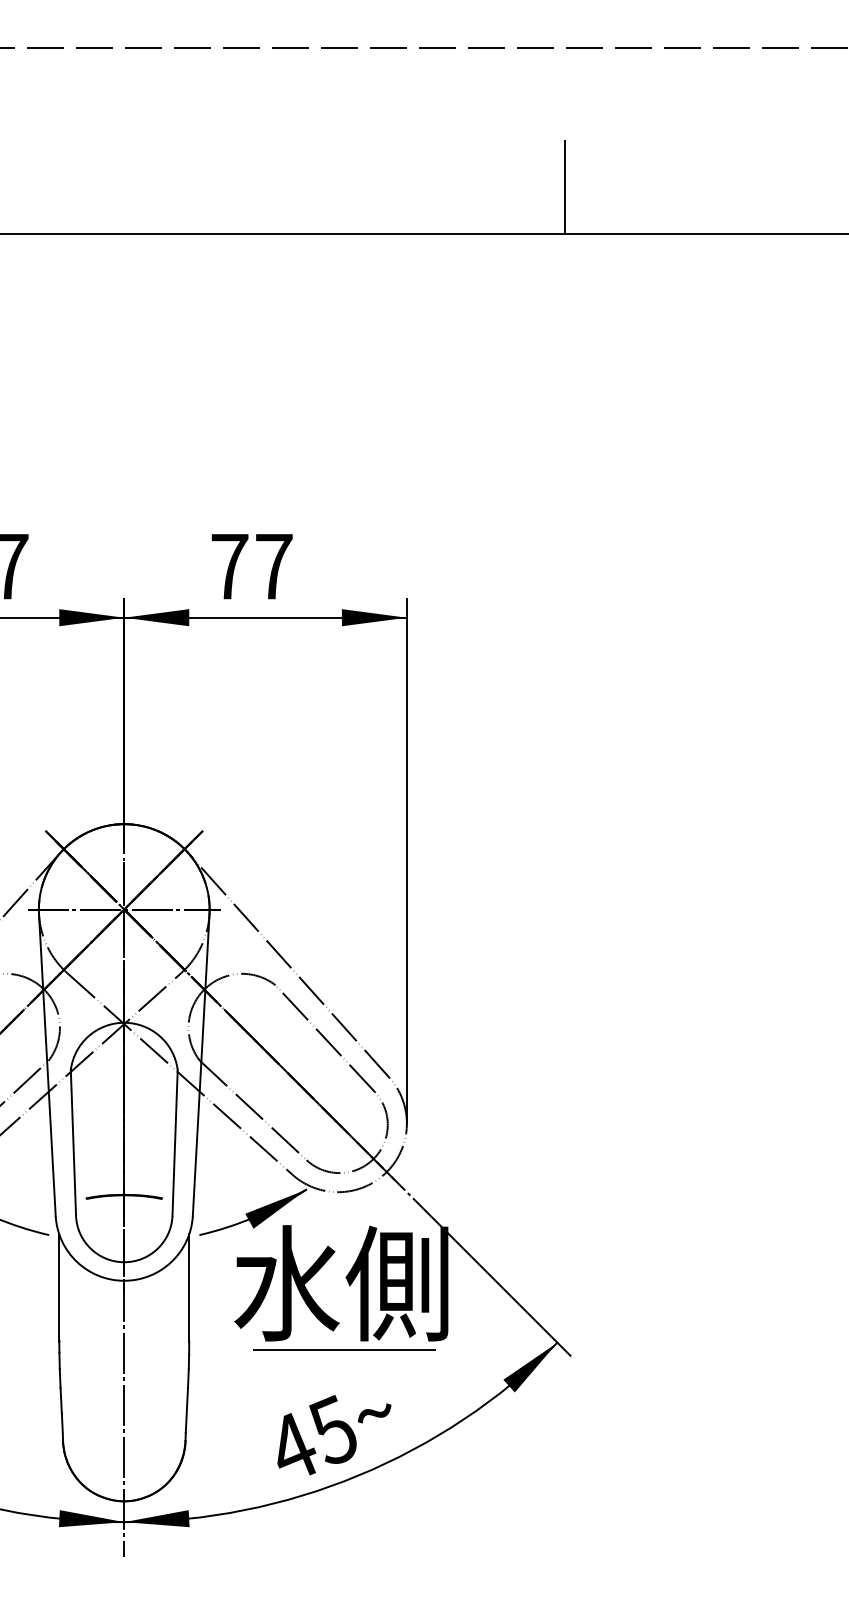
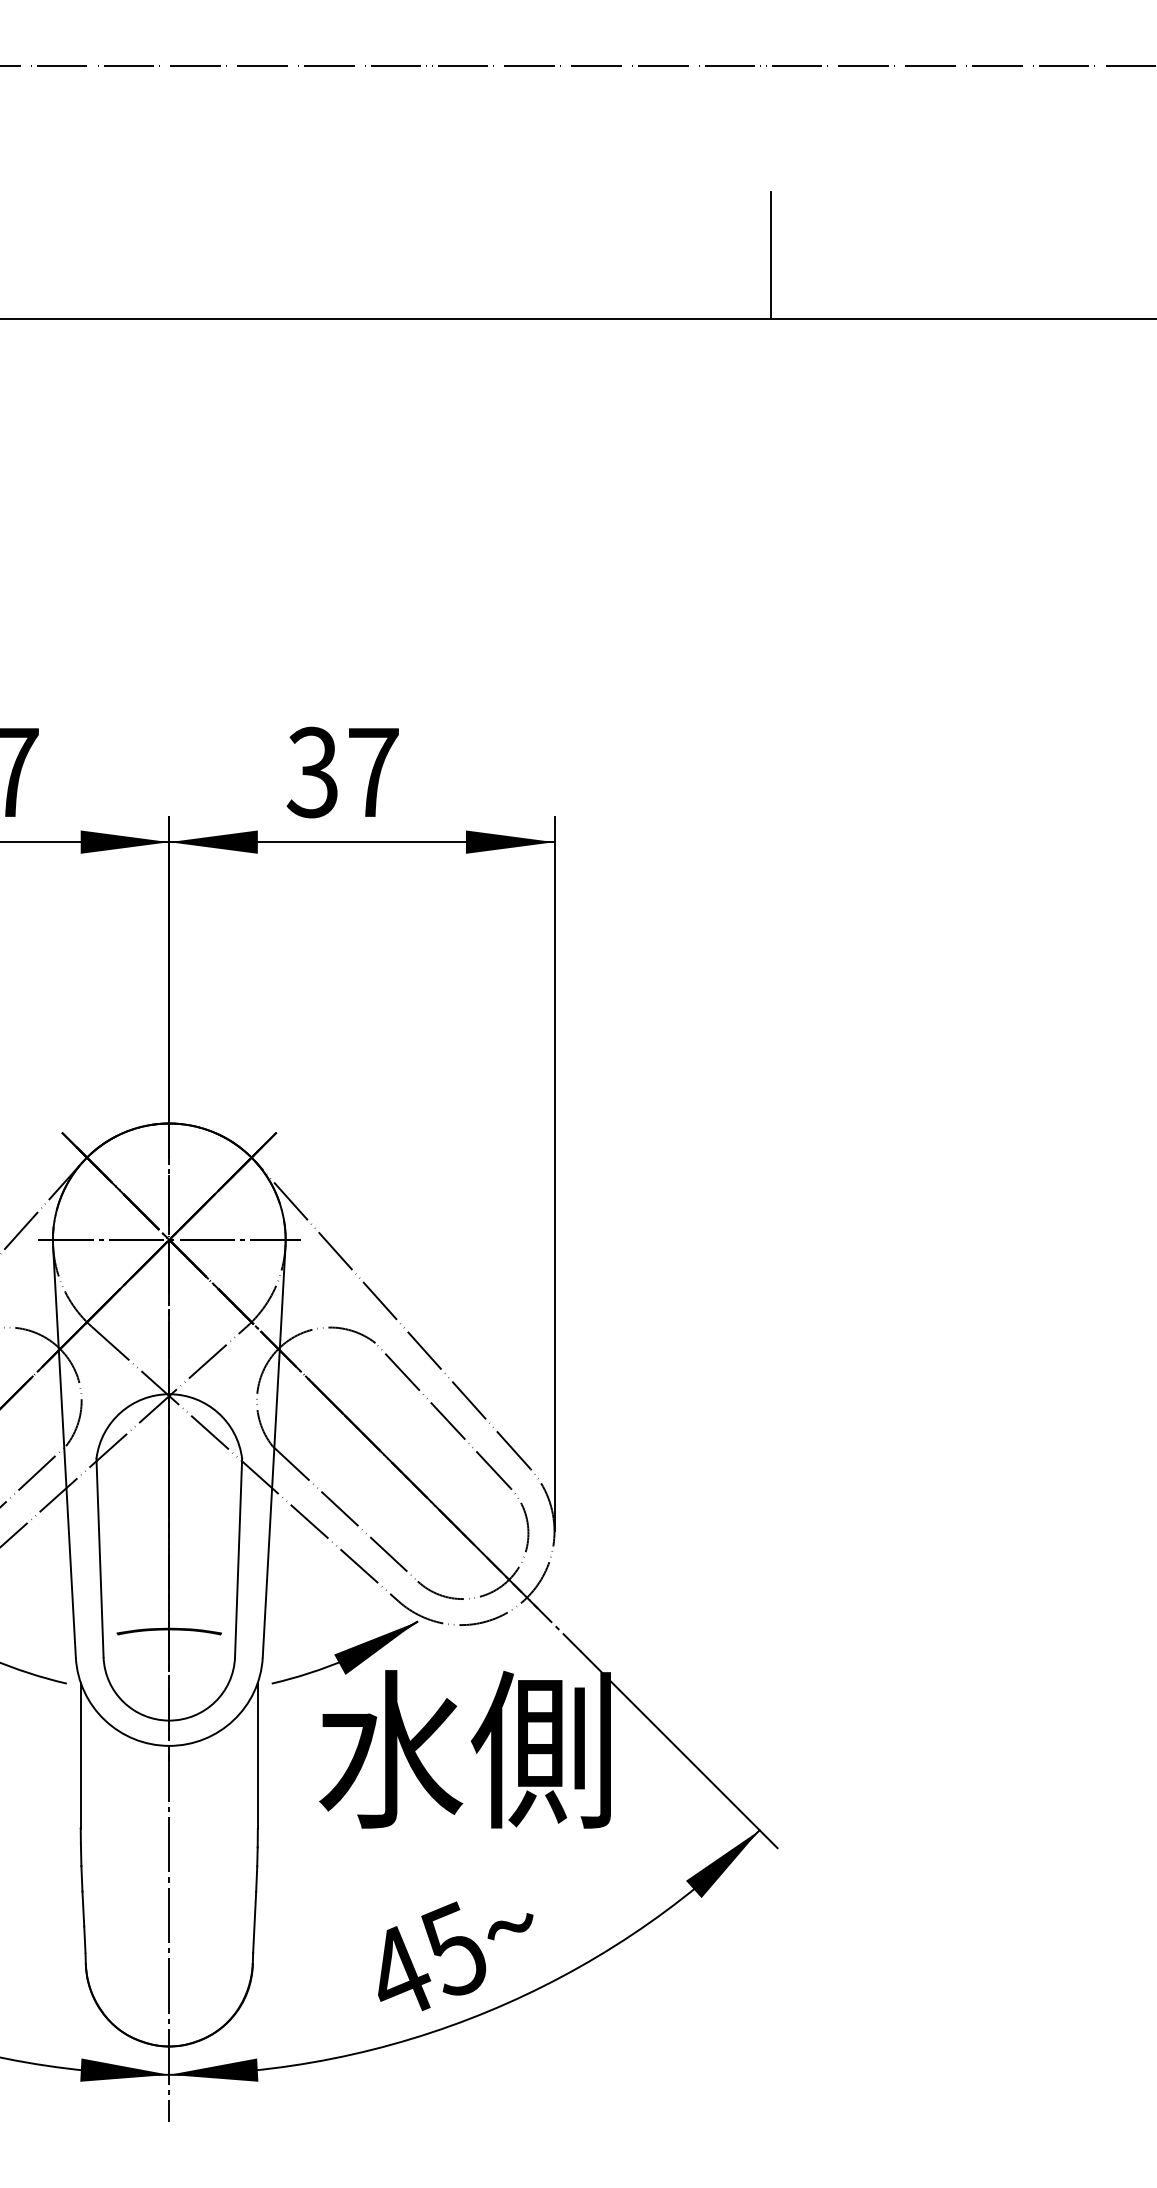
text: (229, 566) -> (312, 772), 77 -> 37
line: (344, 1349) -> (469, 1839), removed

